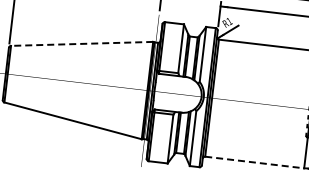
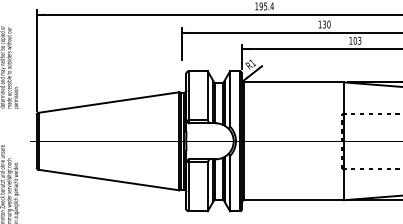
line: (81, 43) -> (108, 102), dashed -> solid
line: (255, 162) -> (294, 200), dashed -> solid

